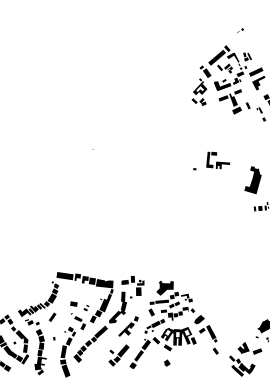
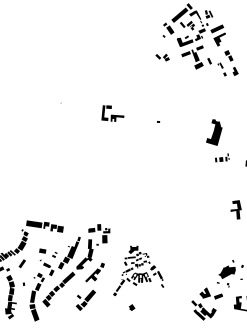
fill: (199, 87) -> (162, 43), removed
part: (218, 160) -> (113, 113), moved
fill: (104, 283) -> (72, 231), removed
part: (173, 324) -> (138, 270), size x0.6

